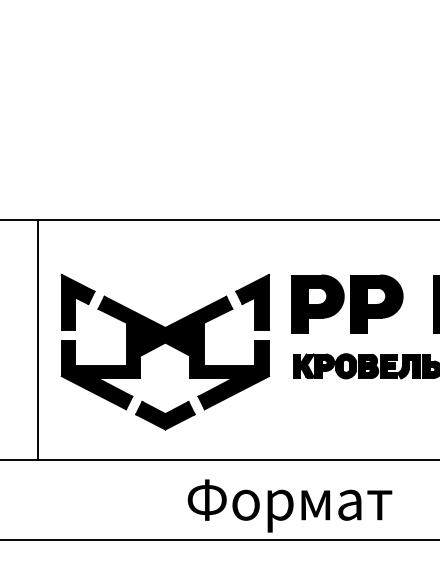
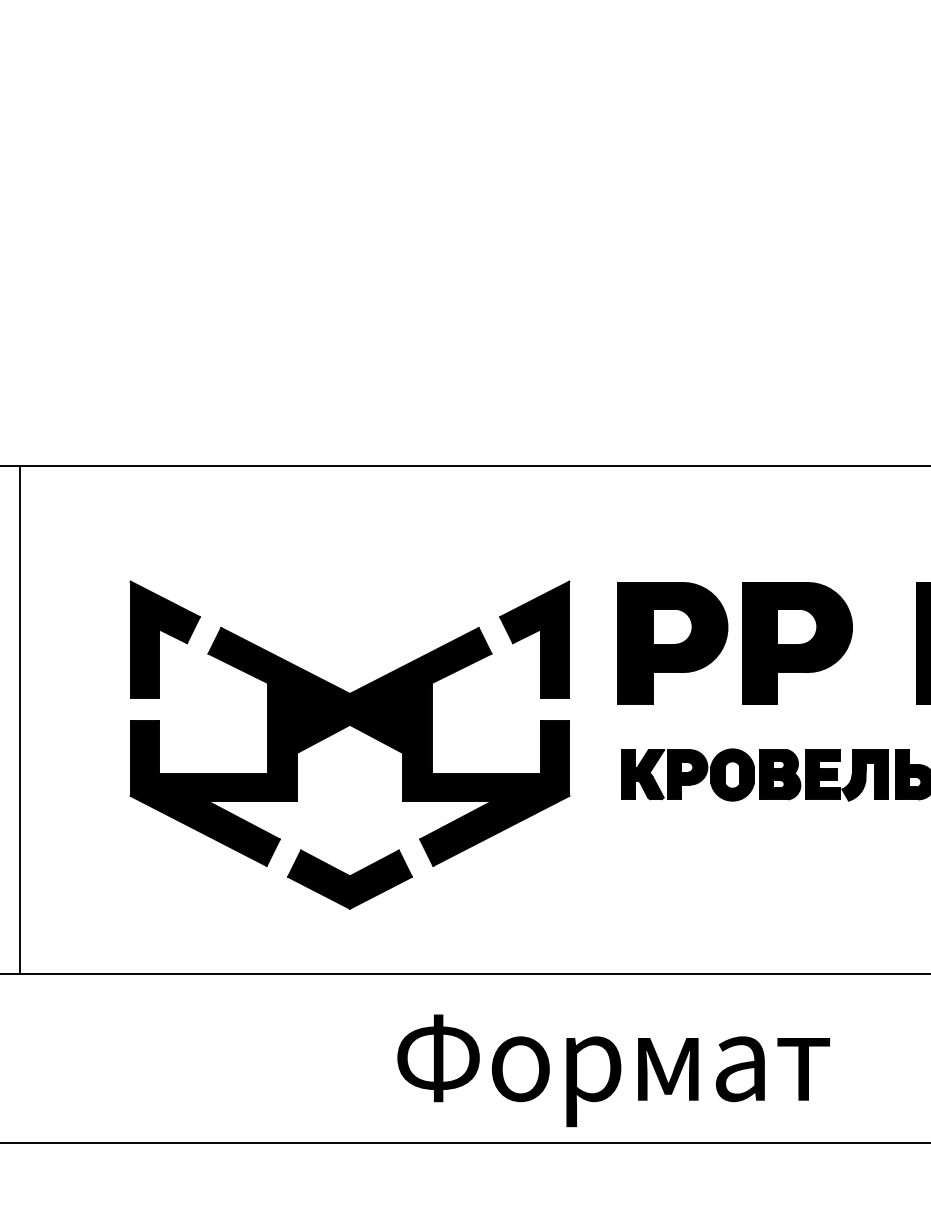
line: (38, 340) -> (19, 720), moved

